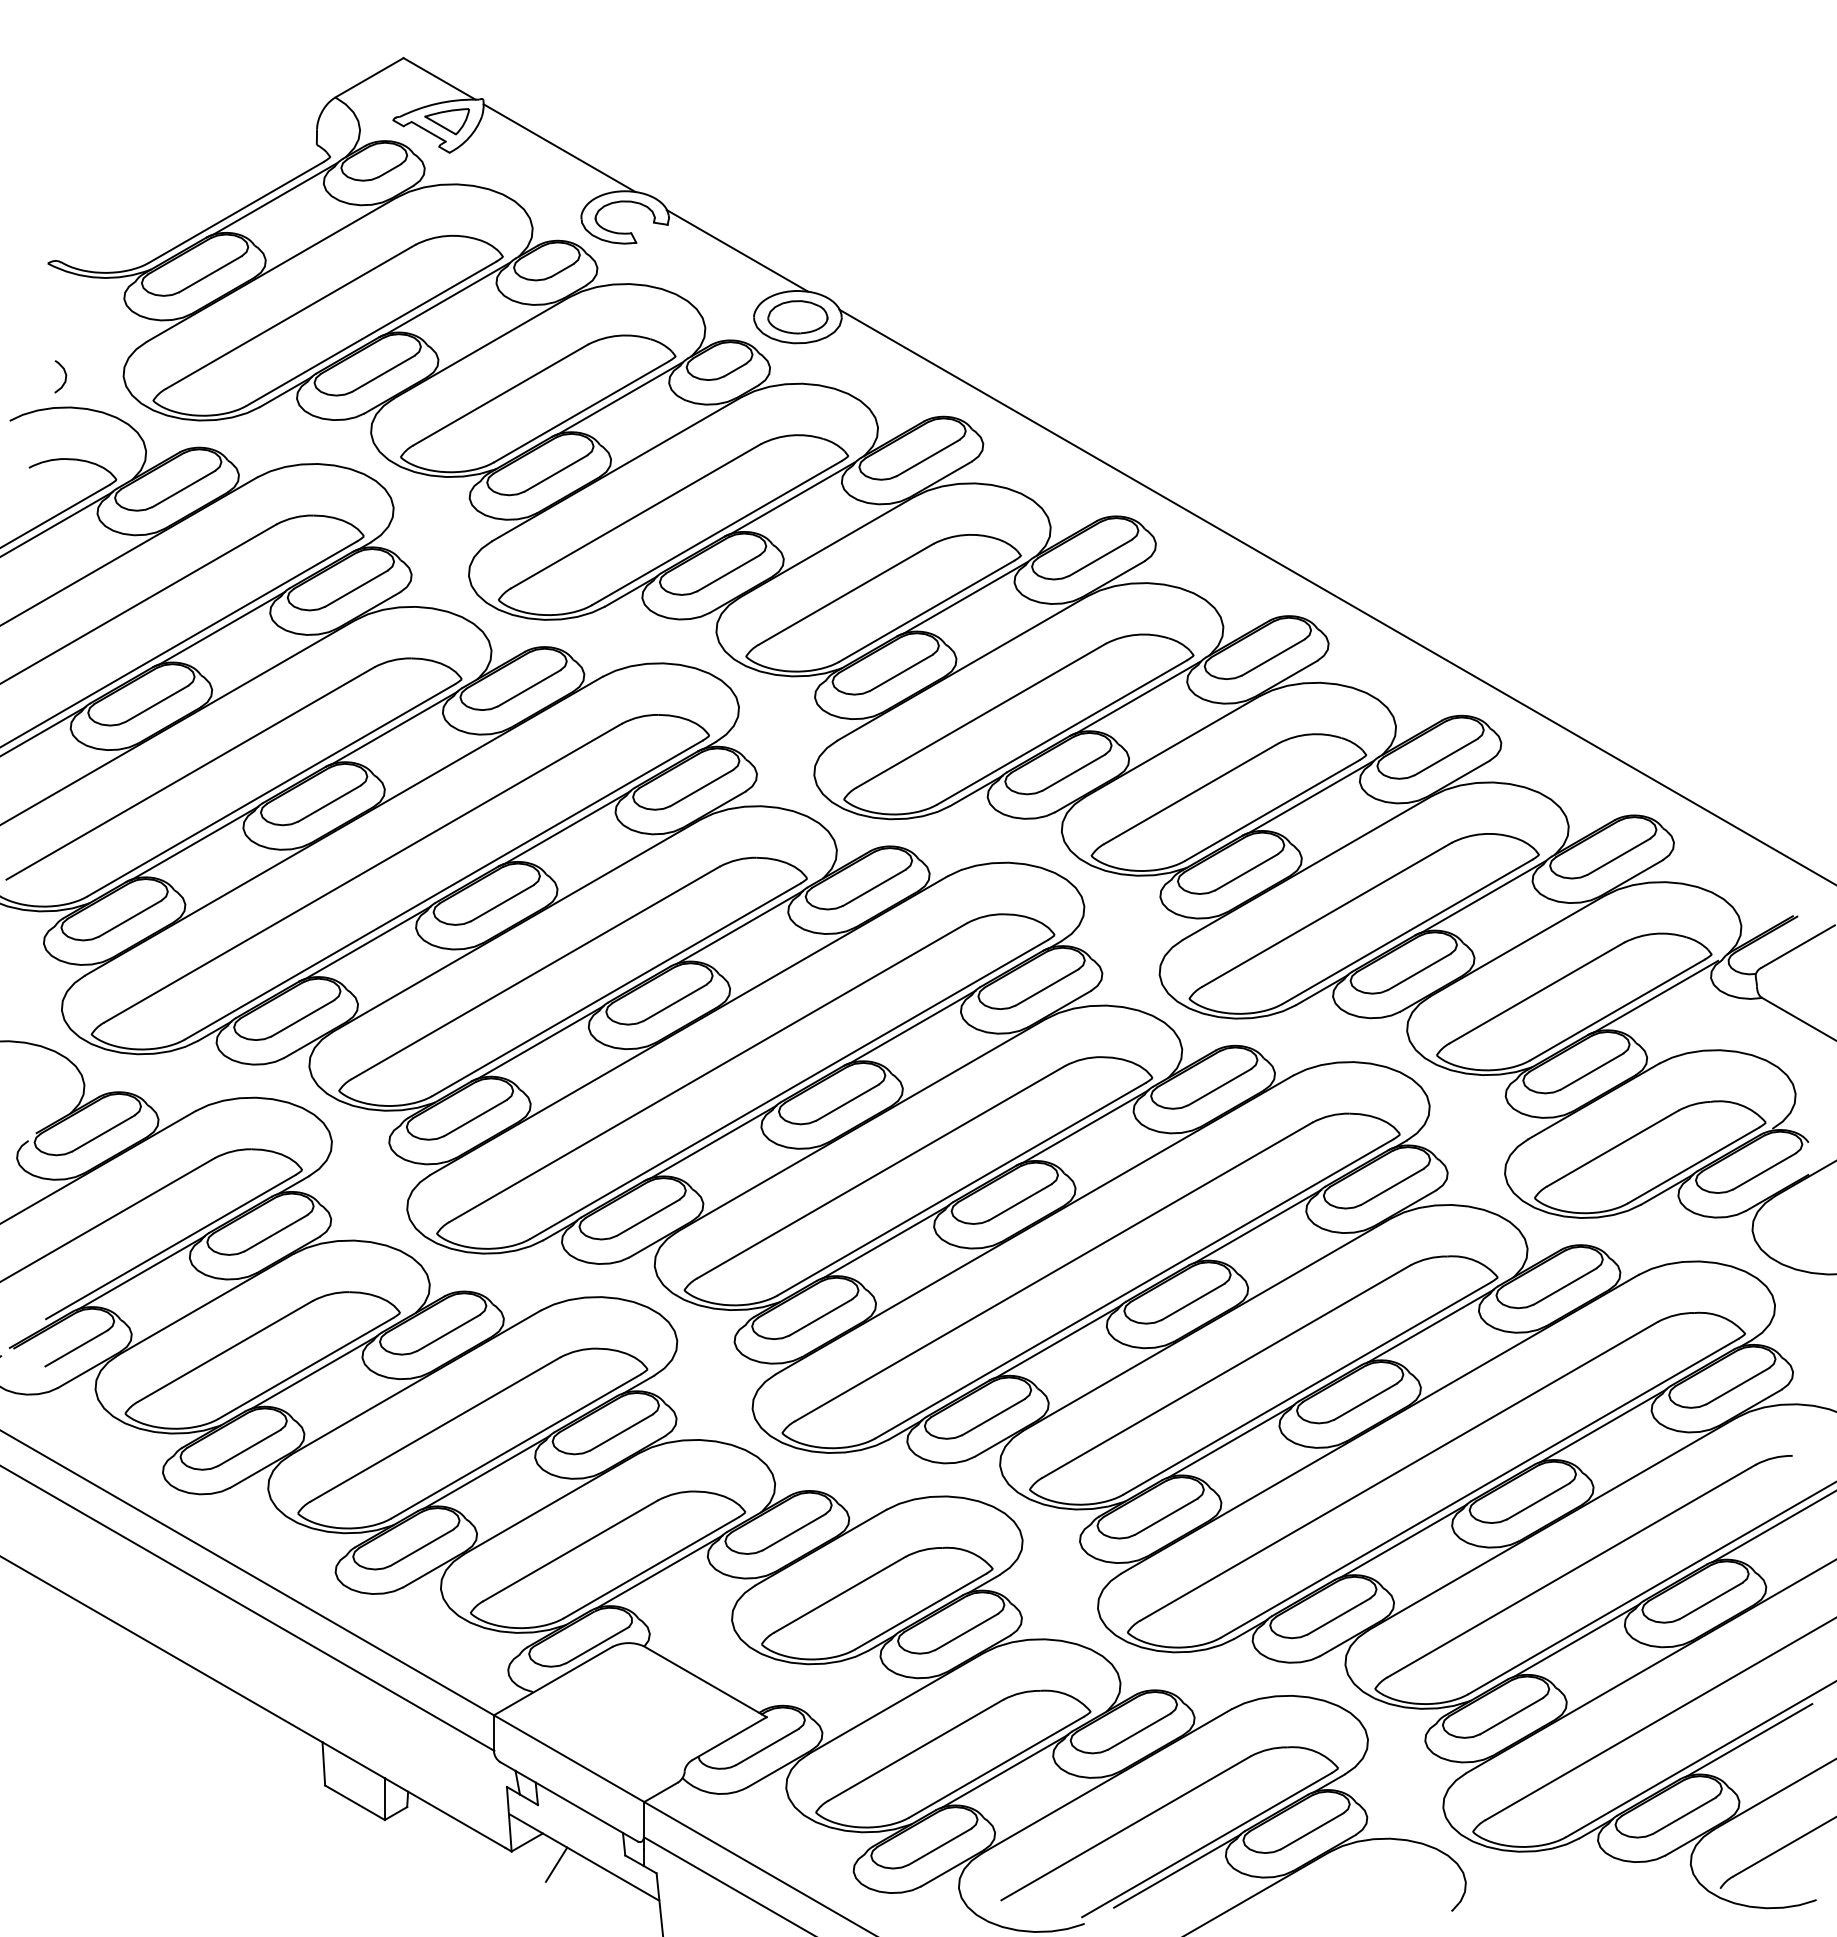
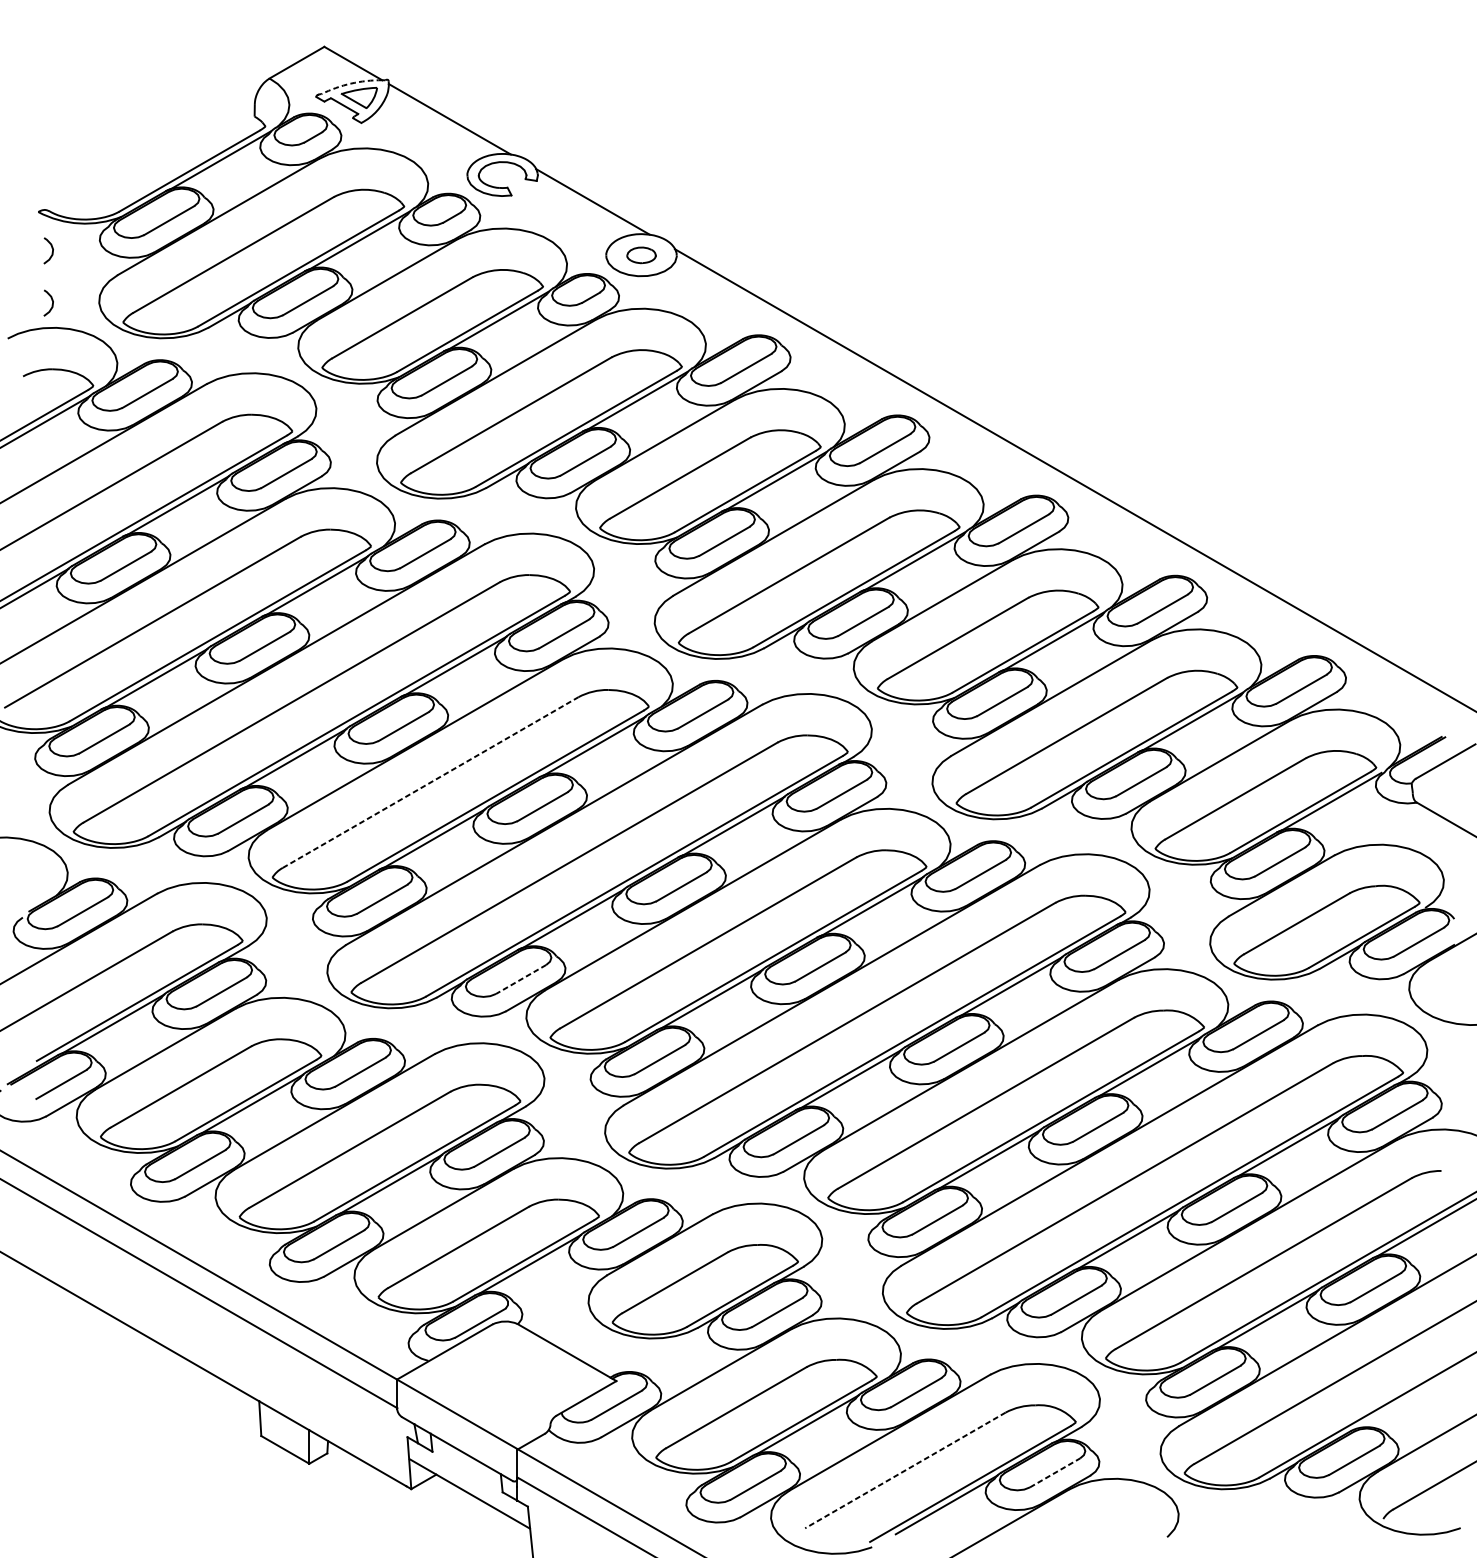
arc: (436, 103) -> (350, 83), solid -> dashed
curve: (64, 308) -> (51, 248), added
part: (797, 317) -> (641, 255), size x0.6
line: (536, 972) -> (431, 782), solid -> dashed
line: (648, 1217) -> (521, 979), solid -> dashed
line: (1748, 1740) -> (1405, 1399), removed
line: (1126, 1828) -> (905, 1470), solid -> dashed
line: (1312, 1831) -> (1055, 1473), solid -> dashed
line: (556, 1864) -> (447, 1499), removed

